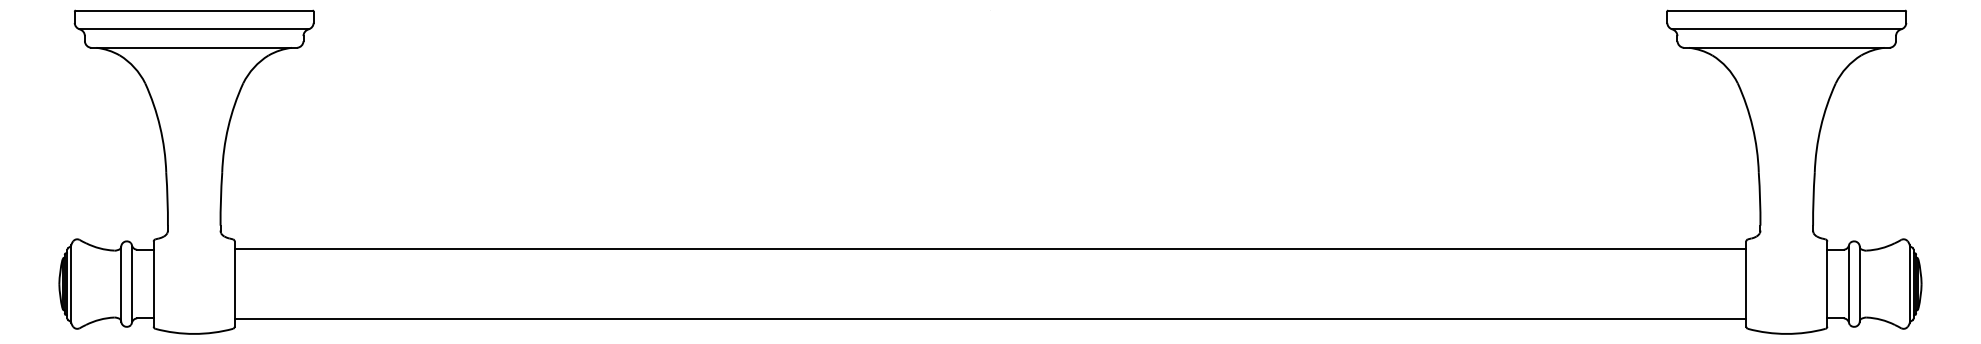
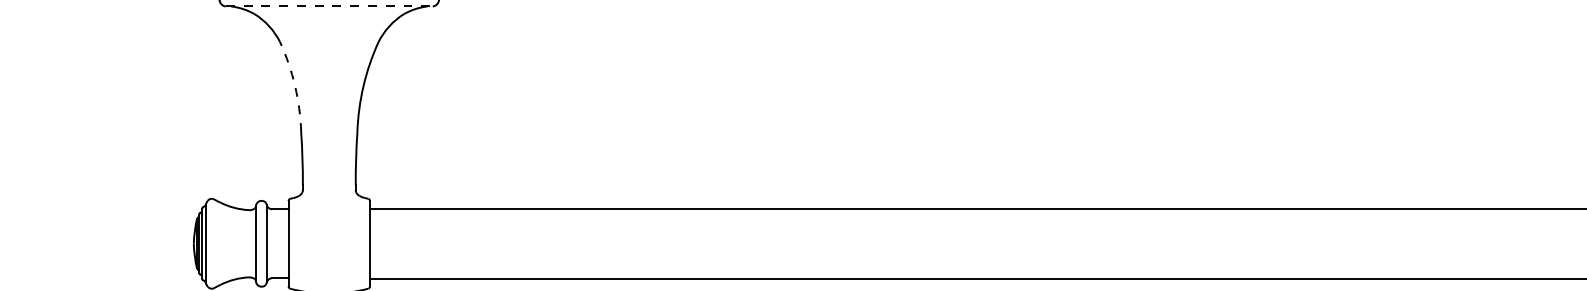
line: (194, 47) -> (329, 6), solid -> dashed
arc: (160, 127) -> (295, 86), solid -> dashed

